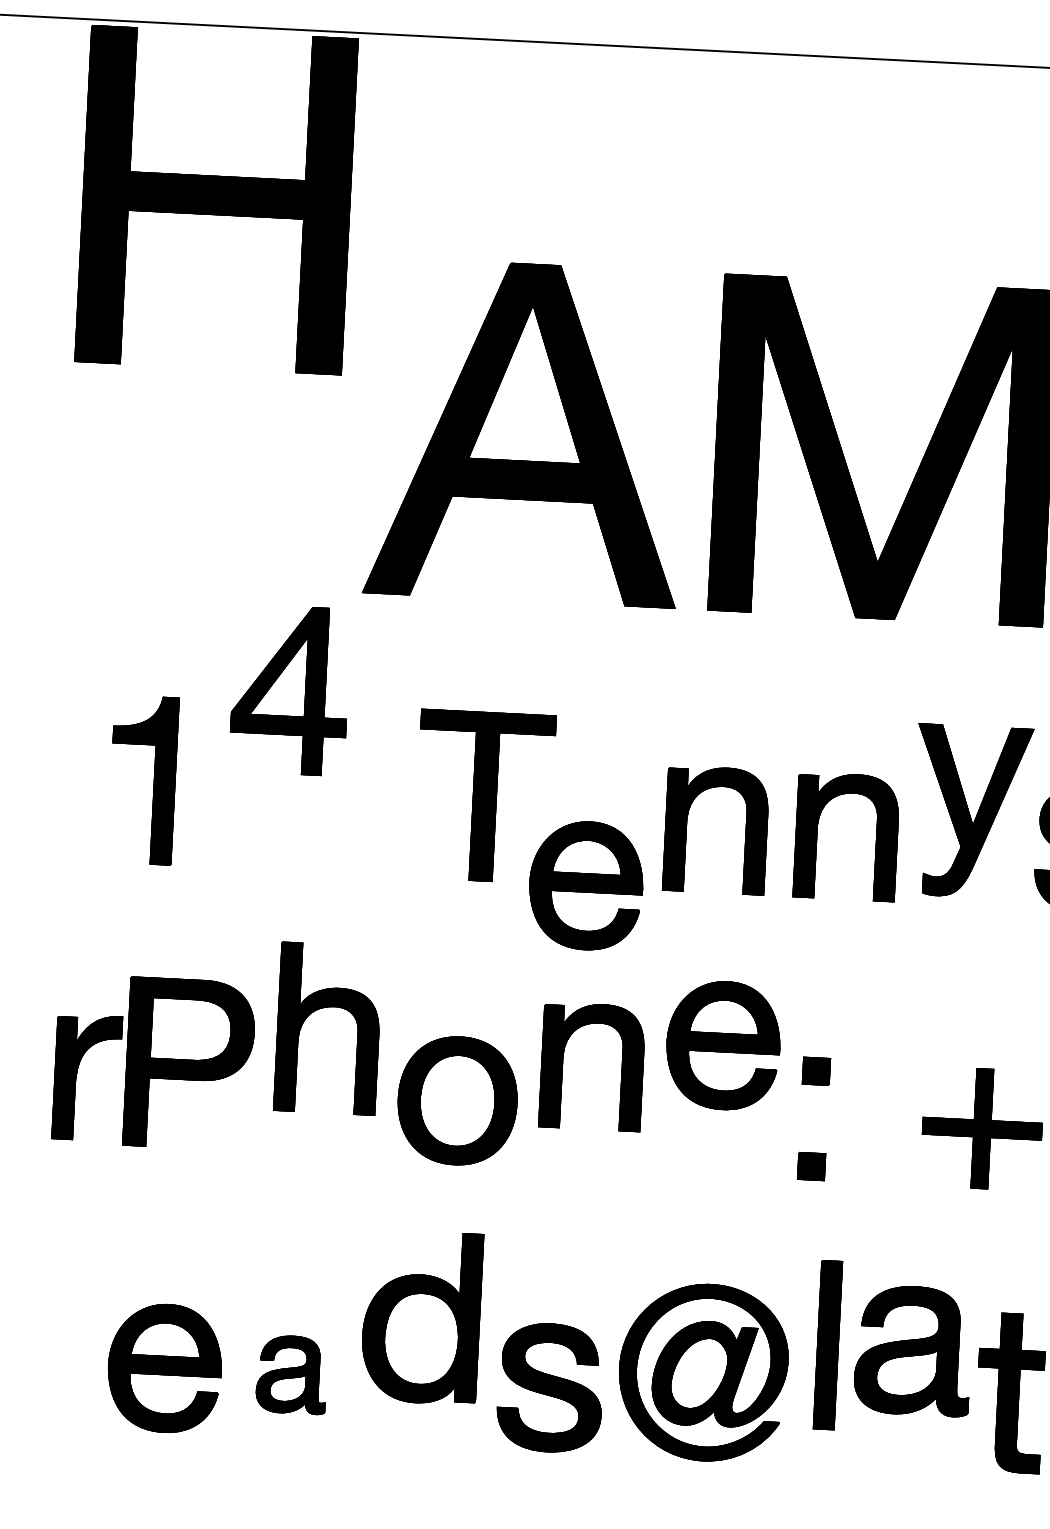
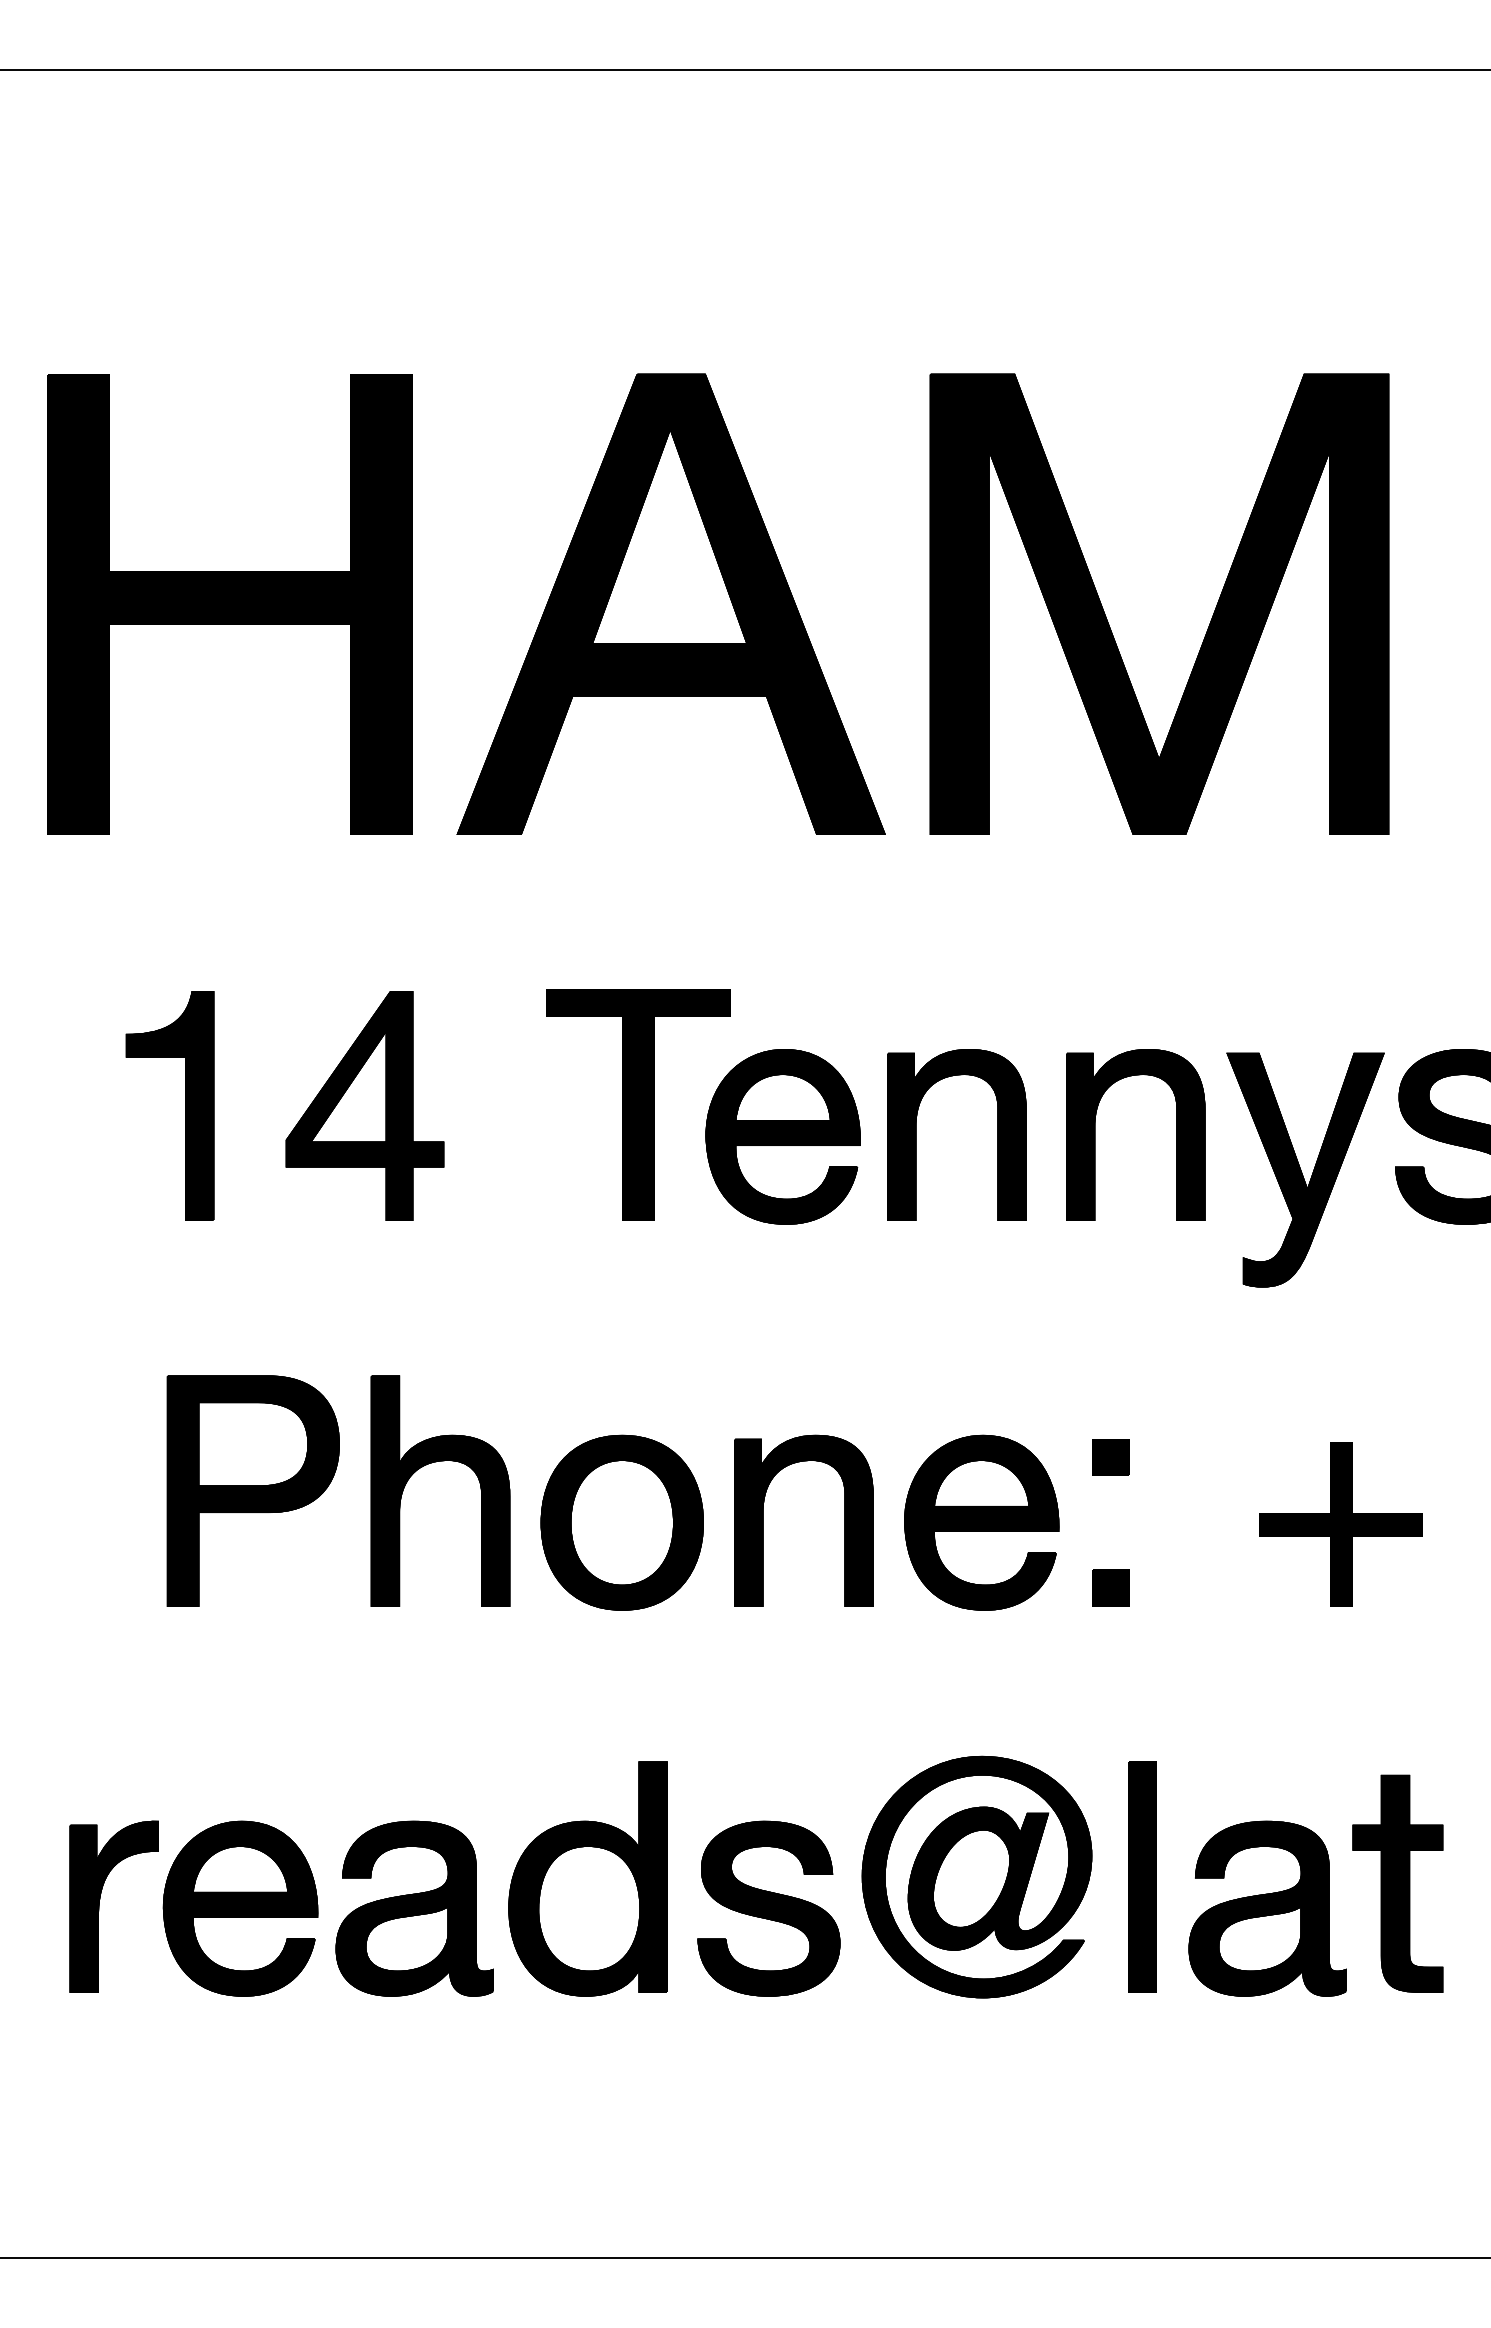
part: (215, 200) -> (229, 604), moved
part: (289, 689) -> (364, 1105), moved
part: (972, 811) -> (1305, 1169), moved
part: (585, 885) -> (782, 1136), moved
part: (326, 1007) -> (436, 1462), moved
part: (723, 1045) -> (981, 1522), moved
part: (562, 1064) -> (763, 1520), moved
part: (76, 1076) -> (99, 1906), moved
part: (421, 1316) -> (587, 1878), moved
part: (828, 1344) -> (1142, 1876), moved
part: (913, 1350) -> (1267, 1908), moved
part: (291, 1374) -> (414, 1908), size x1.67

